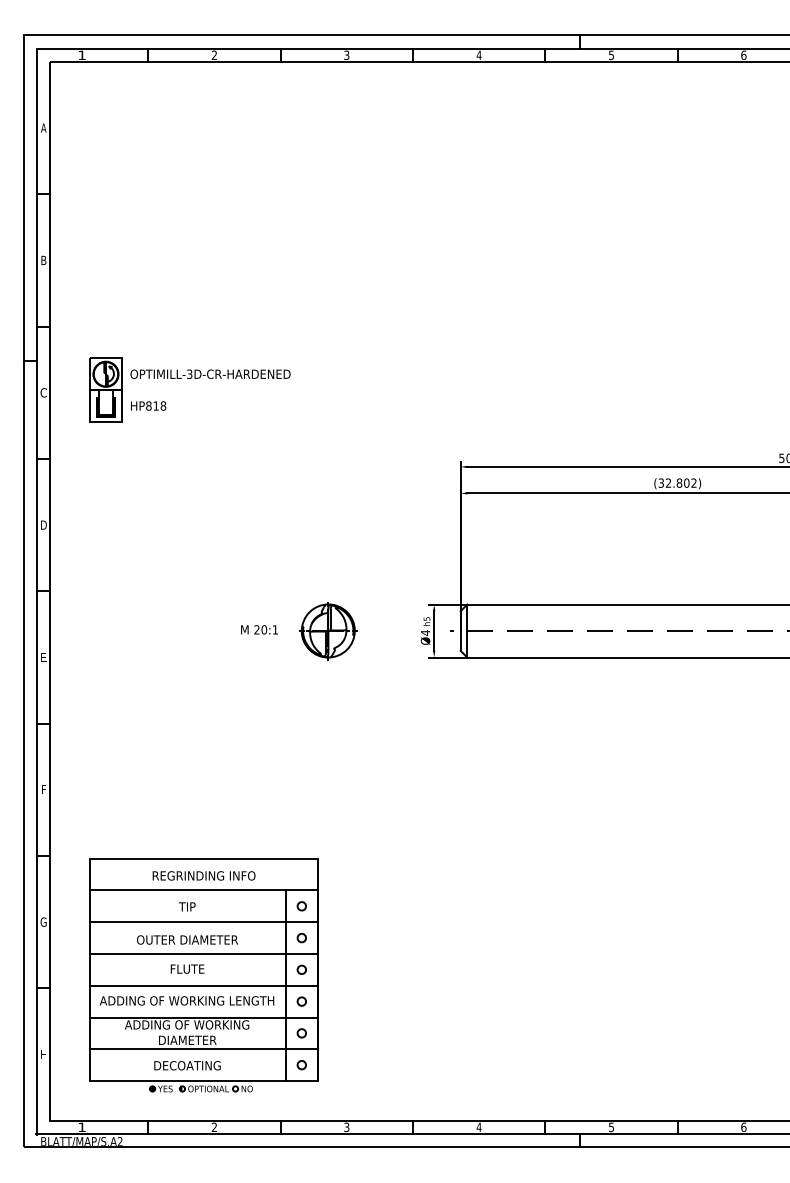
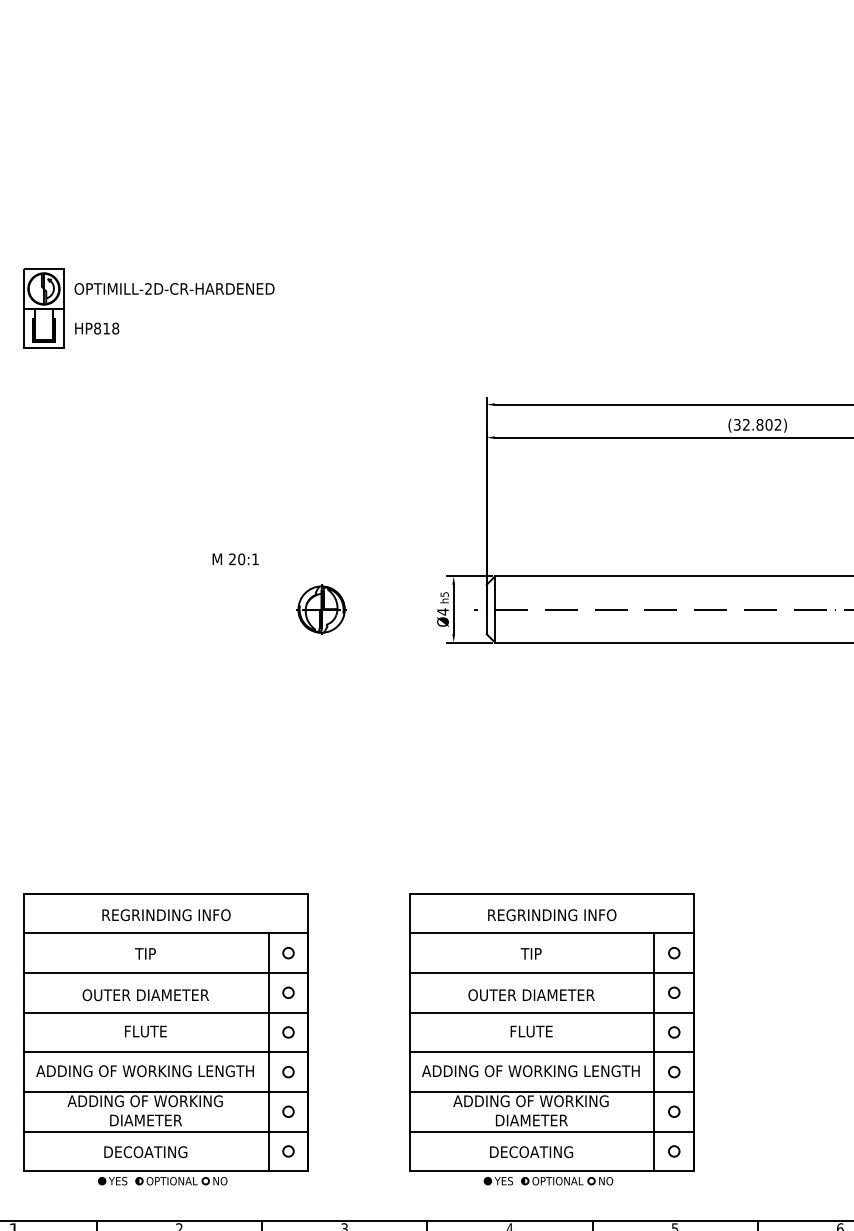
text: (189, 374) -> (148, 289), OPTIMILL-3D-CR-HARDENED -> OPTIMILL-2D-CR-HARDENED
text: (259, 629) -> (235, 558), moved
part: (328, 631) -> (321, 610), size x0.7
part: (512, 975) -> (551, 1039), added

